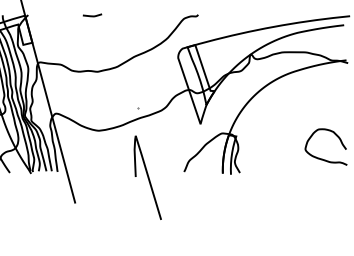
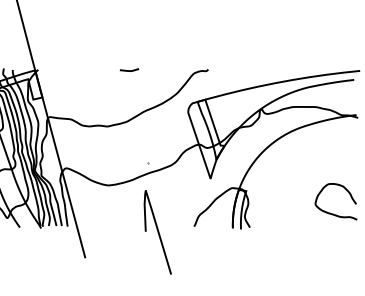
line: (92, 15) -> (129, 70), moved

